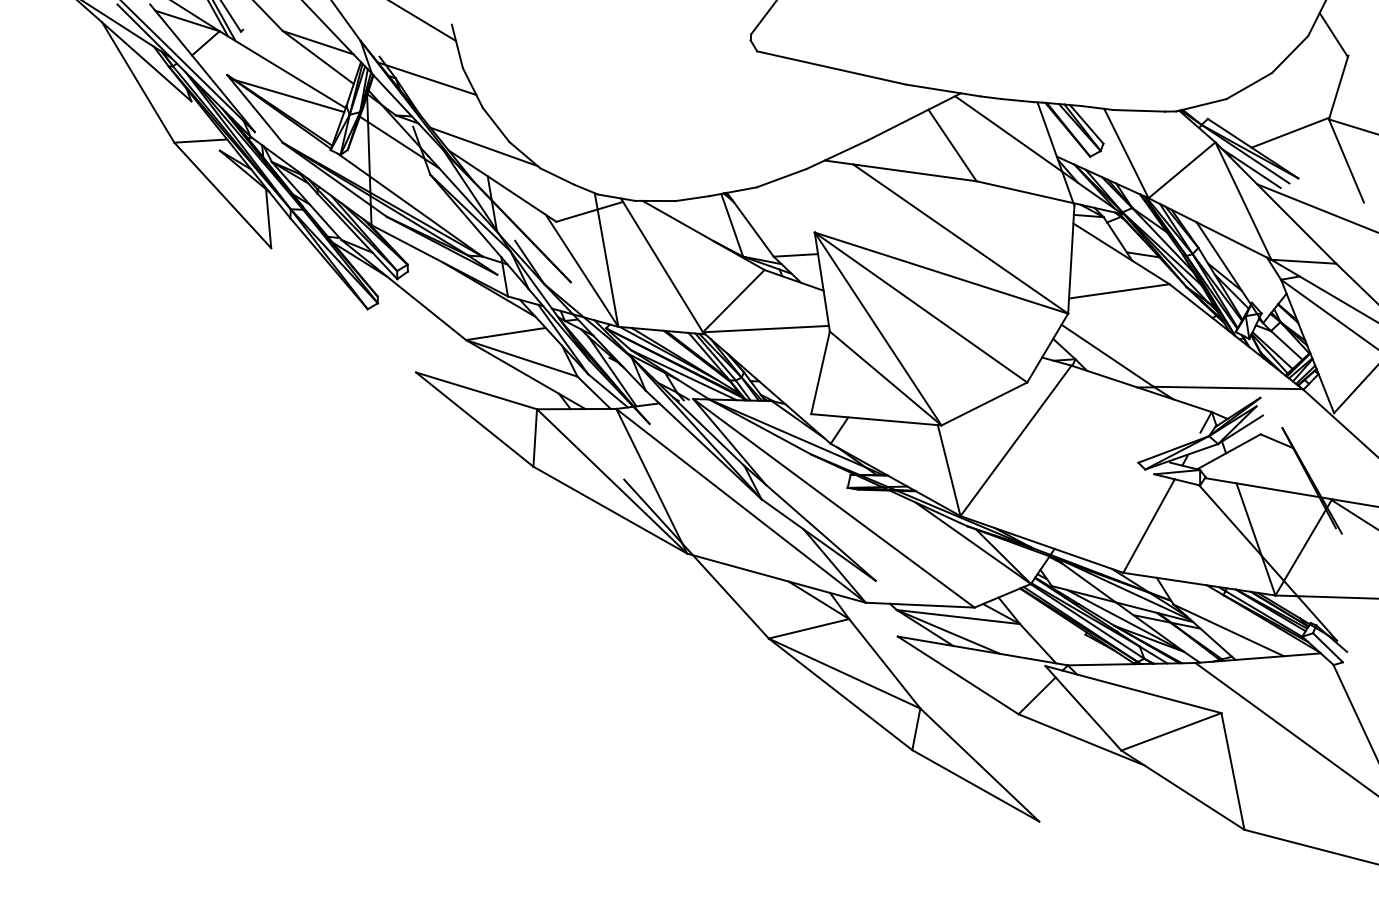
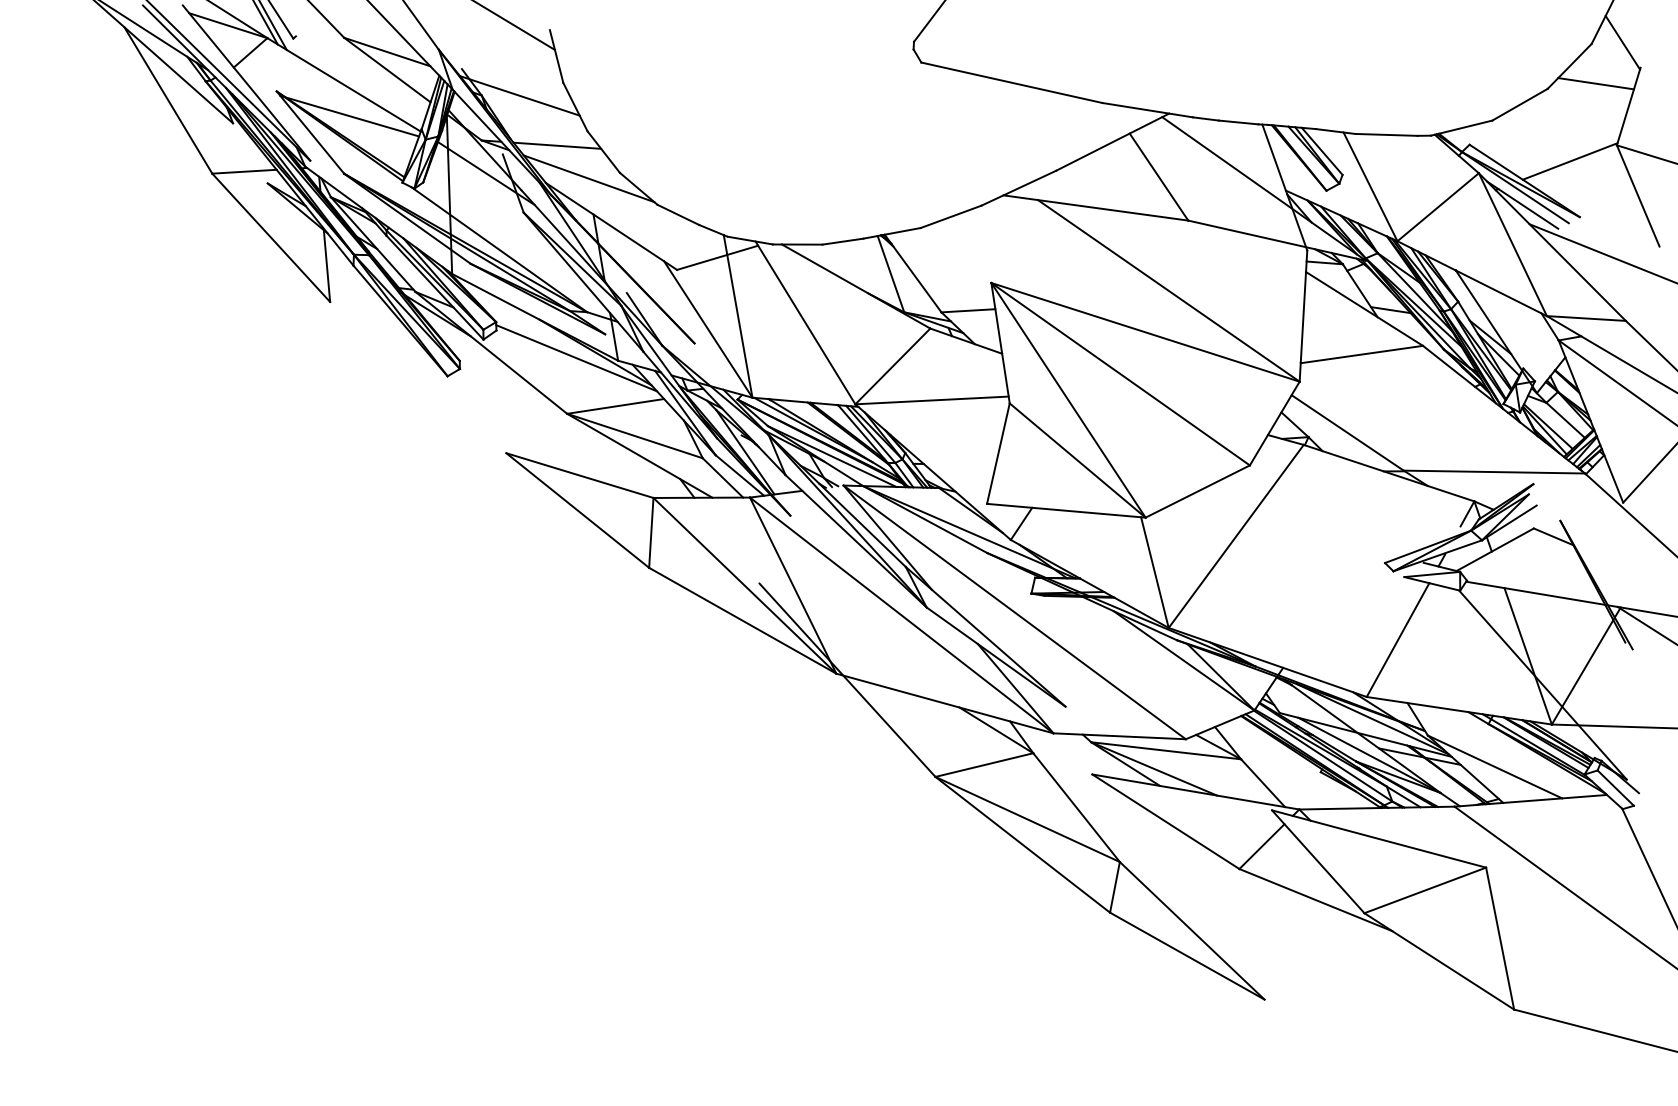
line: (1311, 68) -> (1595, 83), added
line: (458, 119) -> (557, 145), added
line: (473, 294) -> (576, 358), added

